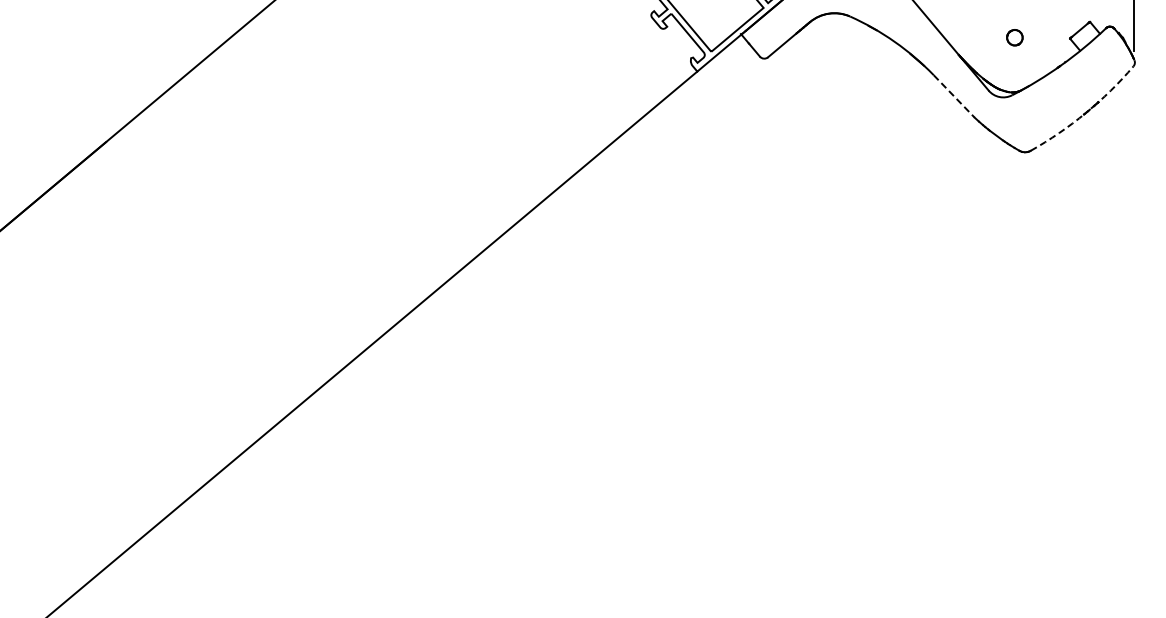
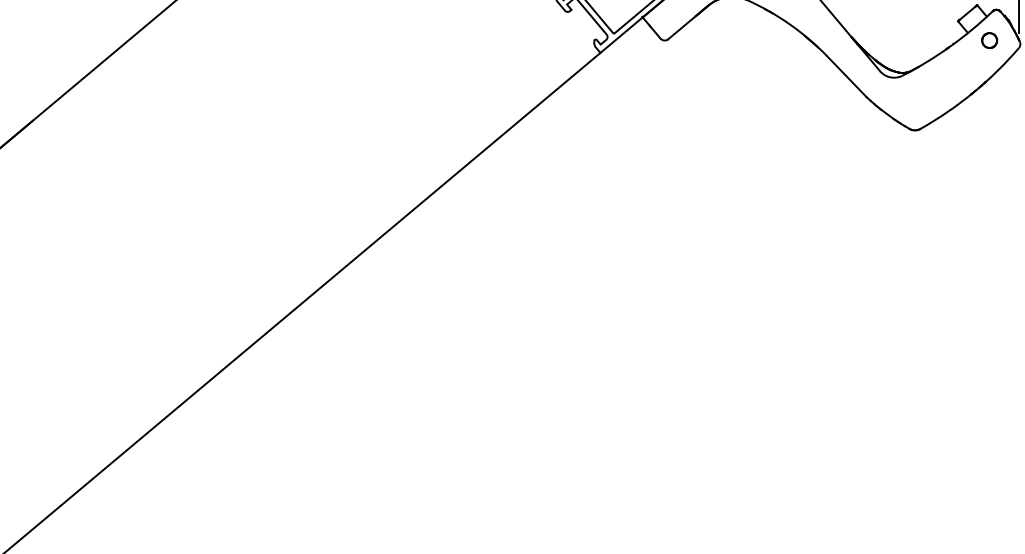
circle: (1014, 37) -> (989, 40), moved
line: (954, 96) -> (847, 76), dashed -> solid
arc: (1085, 113) -> (972, 93), dashed -> solid

